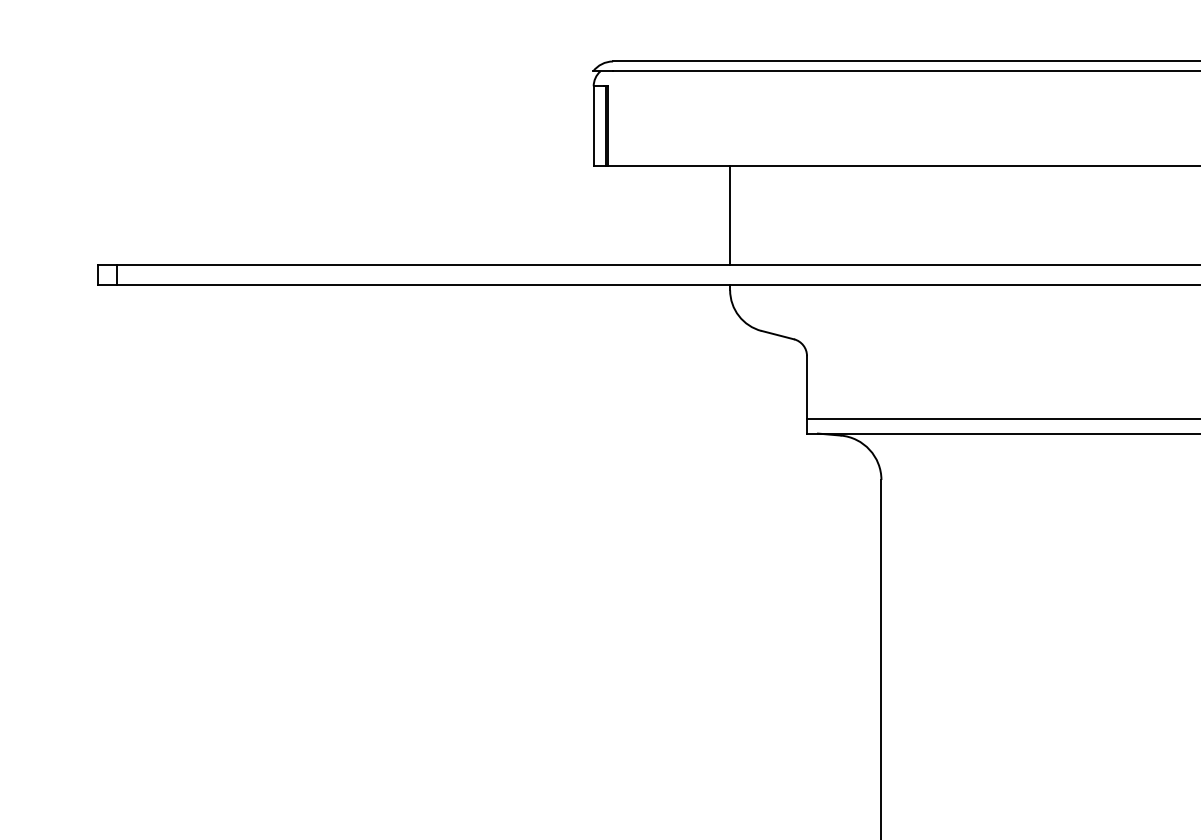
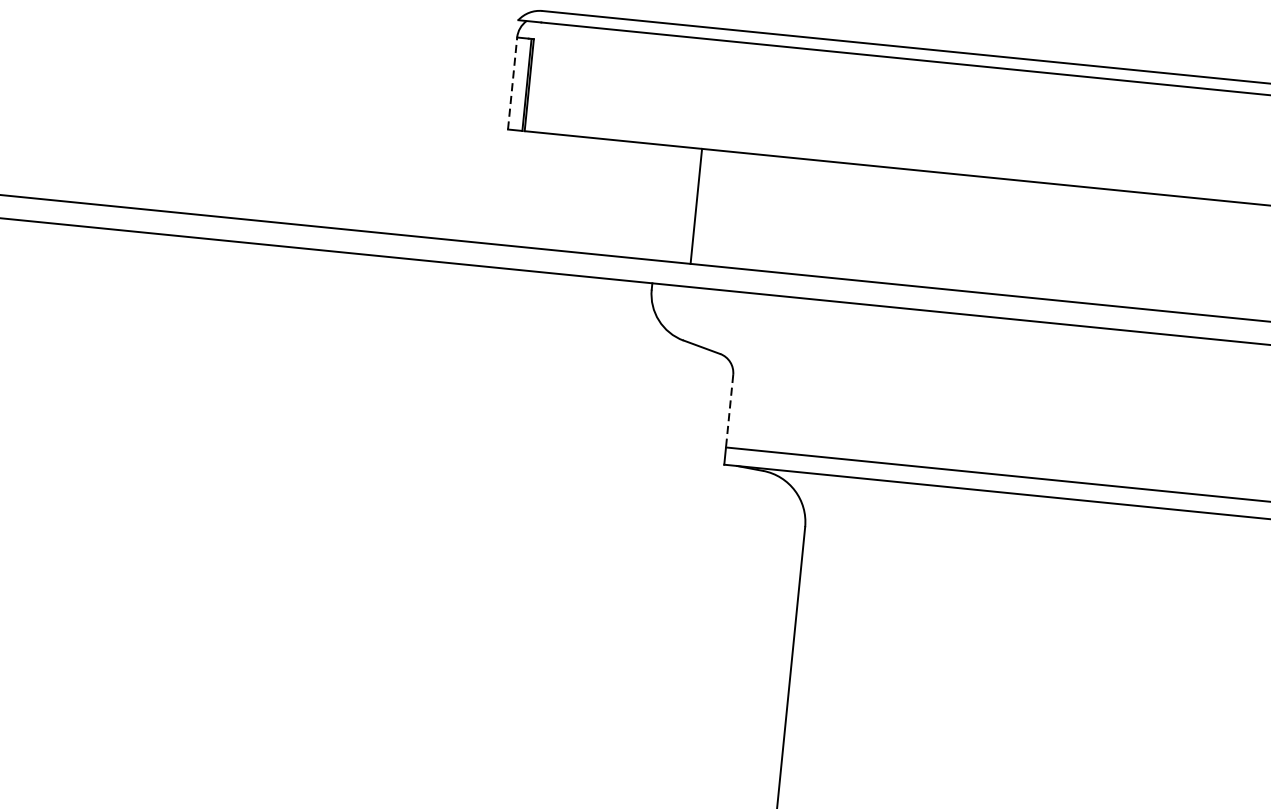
line: (593, 125) -> (512, 82), solid -> dashed
line: (730, 214) -> (696, 205), moved
line: (807, 387) -> (730, 411), solid -> dashed

